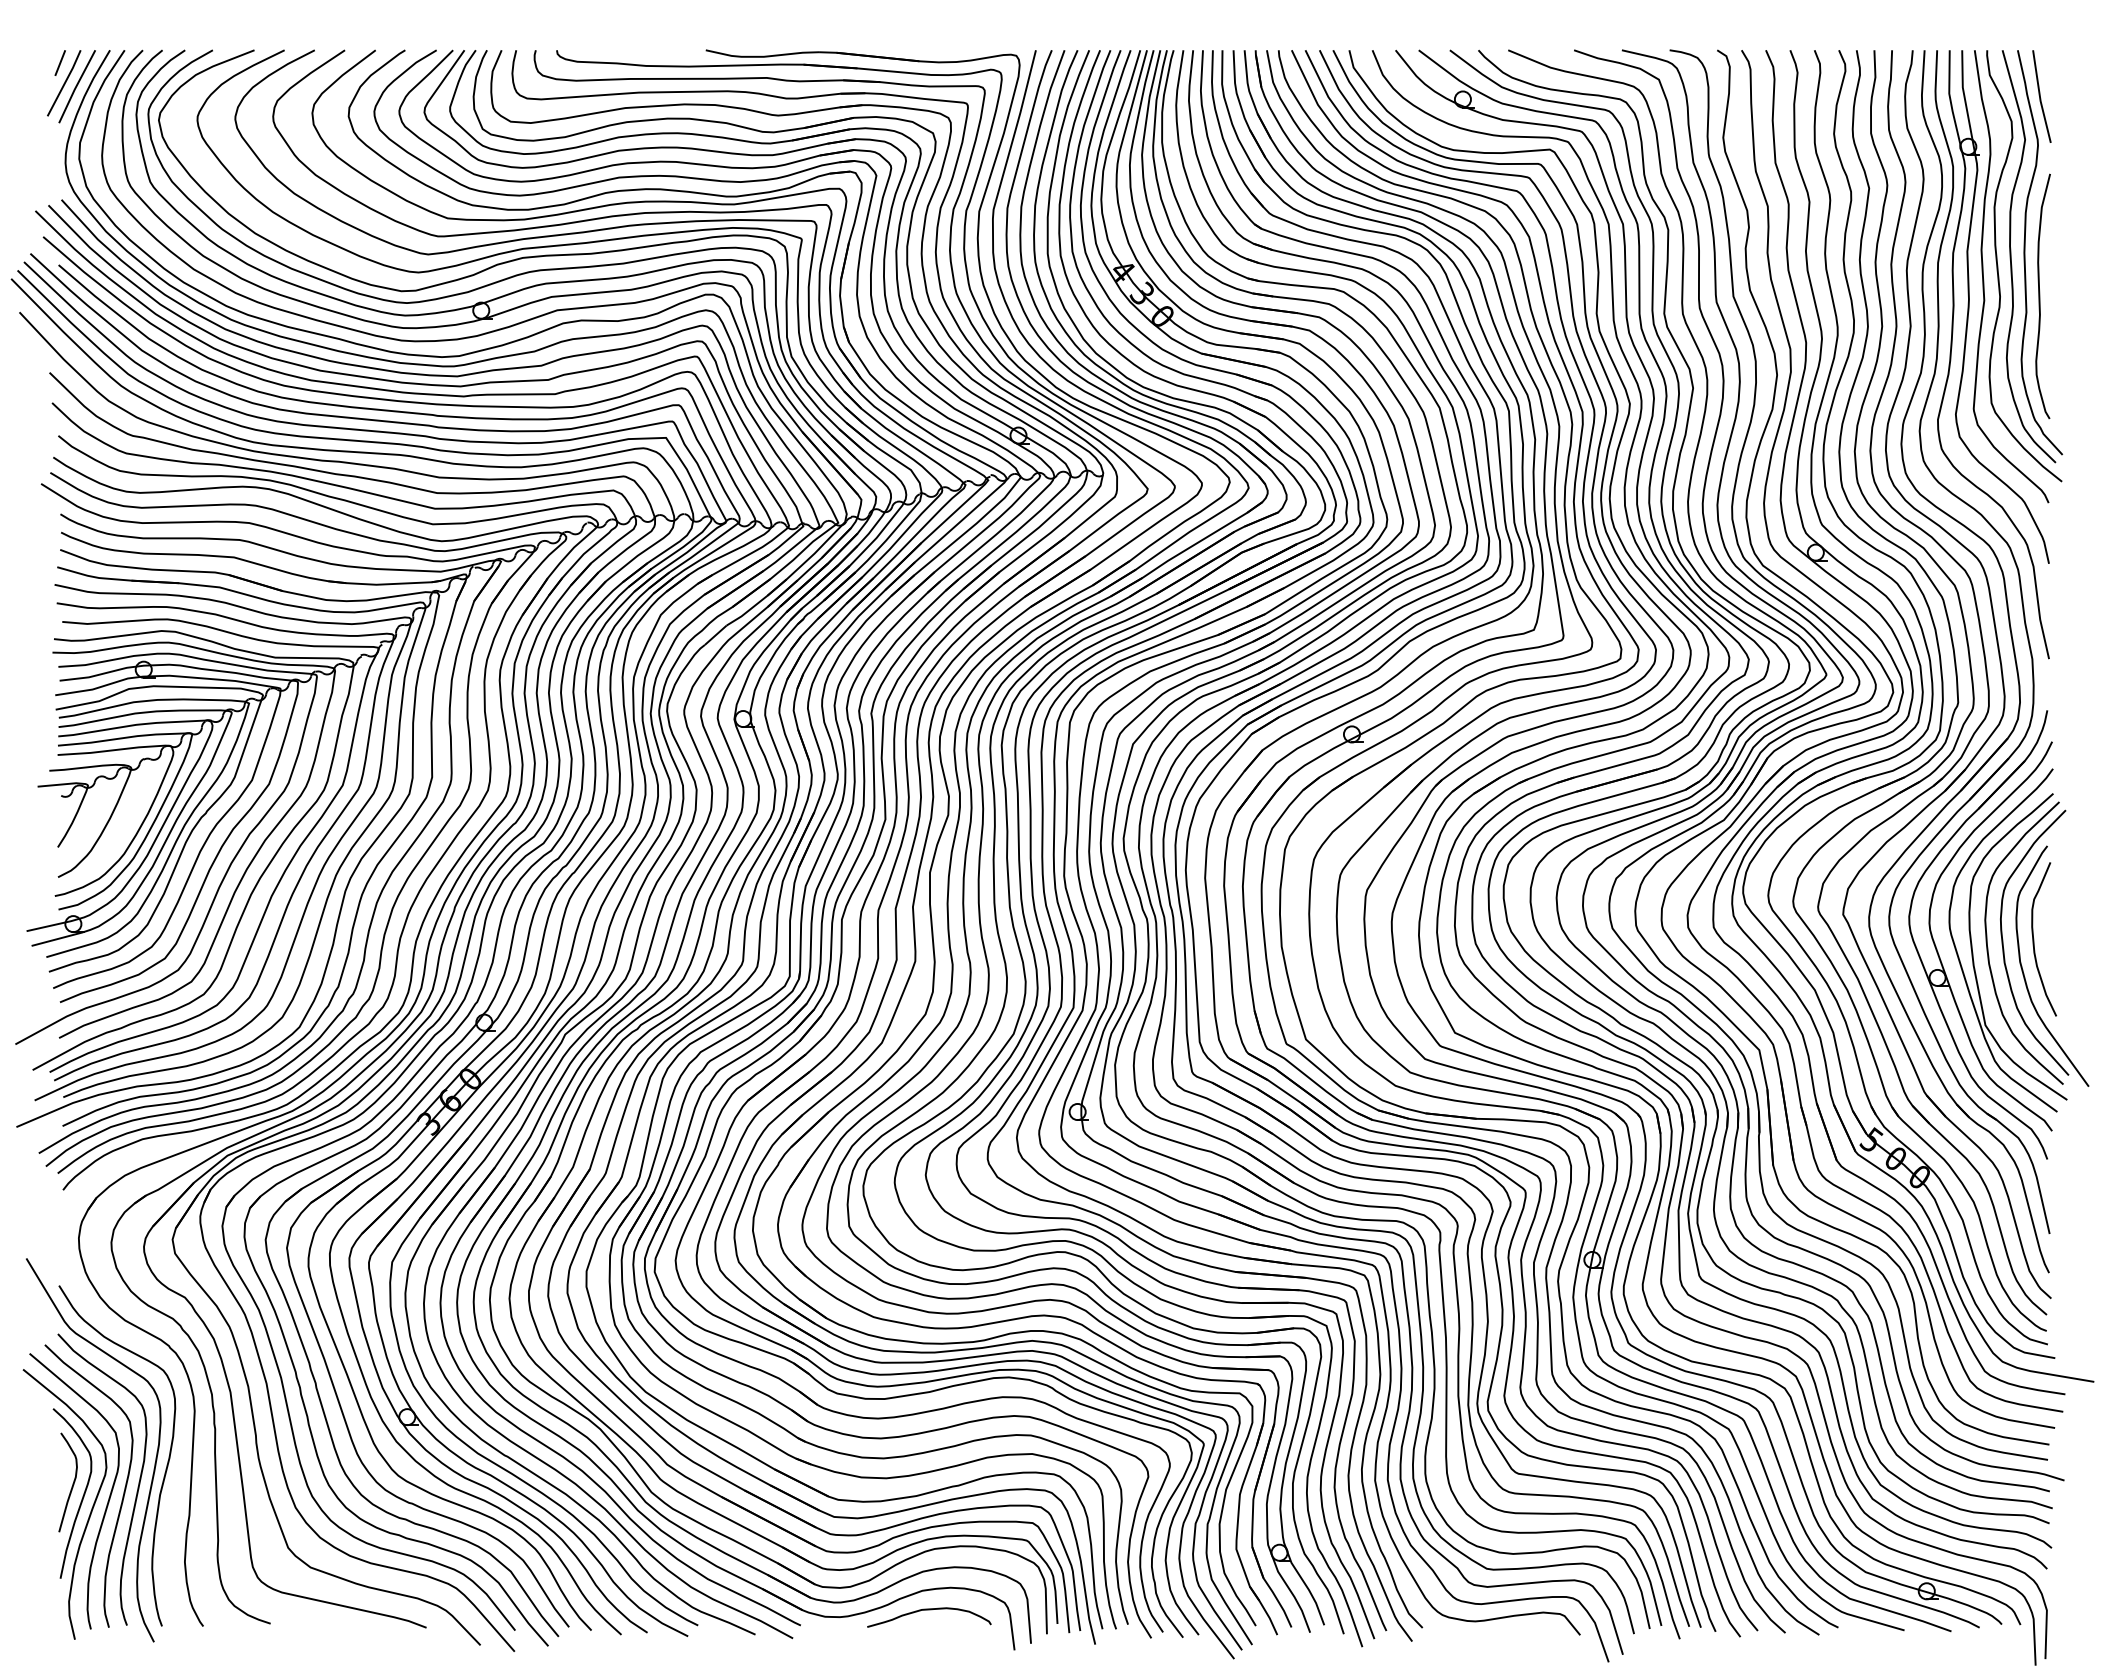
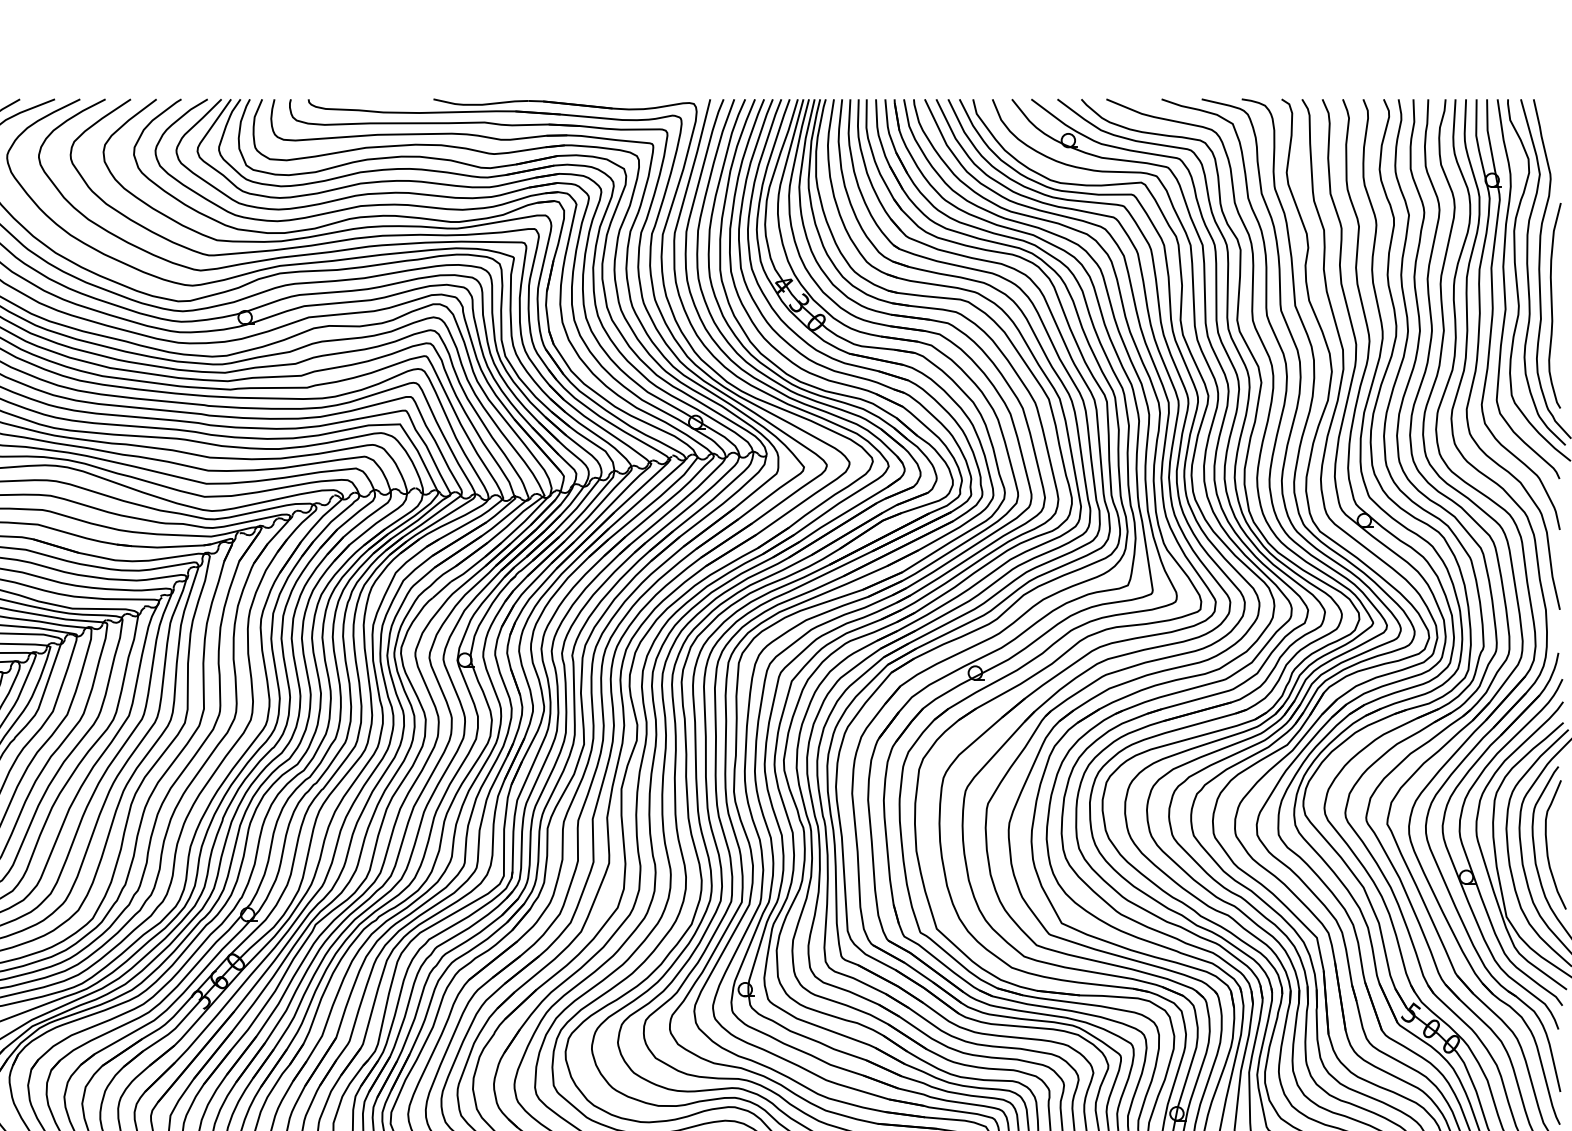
line: (2040, 96) -> (1552, 138), removed

